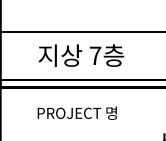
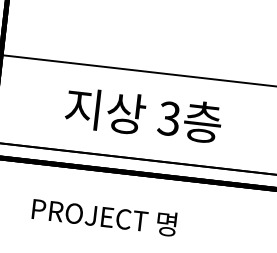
text: (95, 55) -> (169, 118), 7 -> 3
text: (76, 112) -> (103, 215), moved

